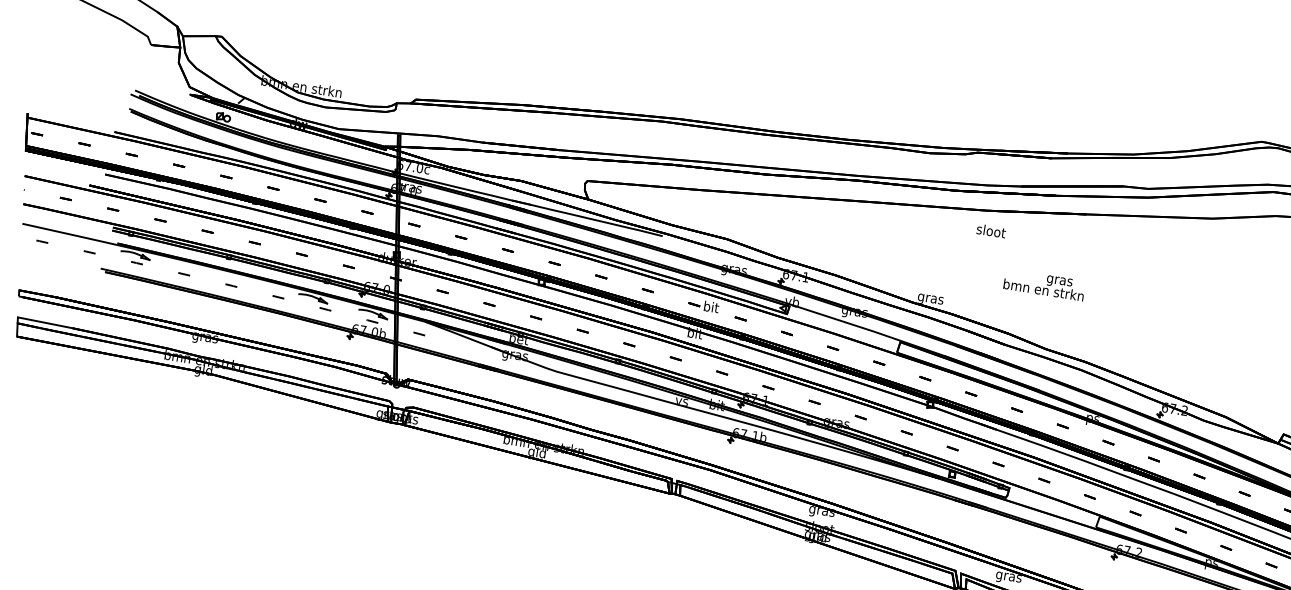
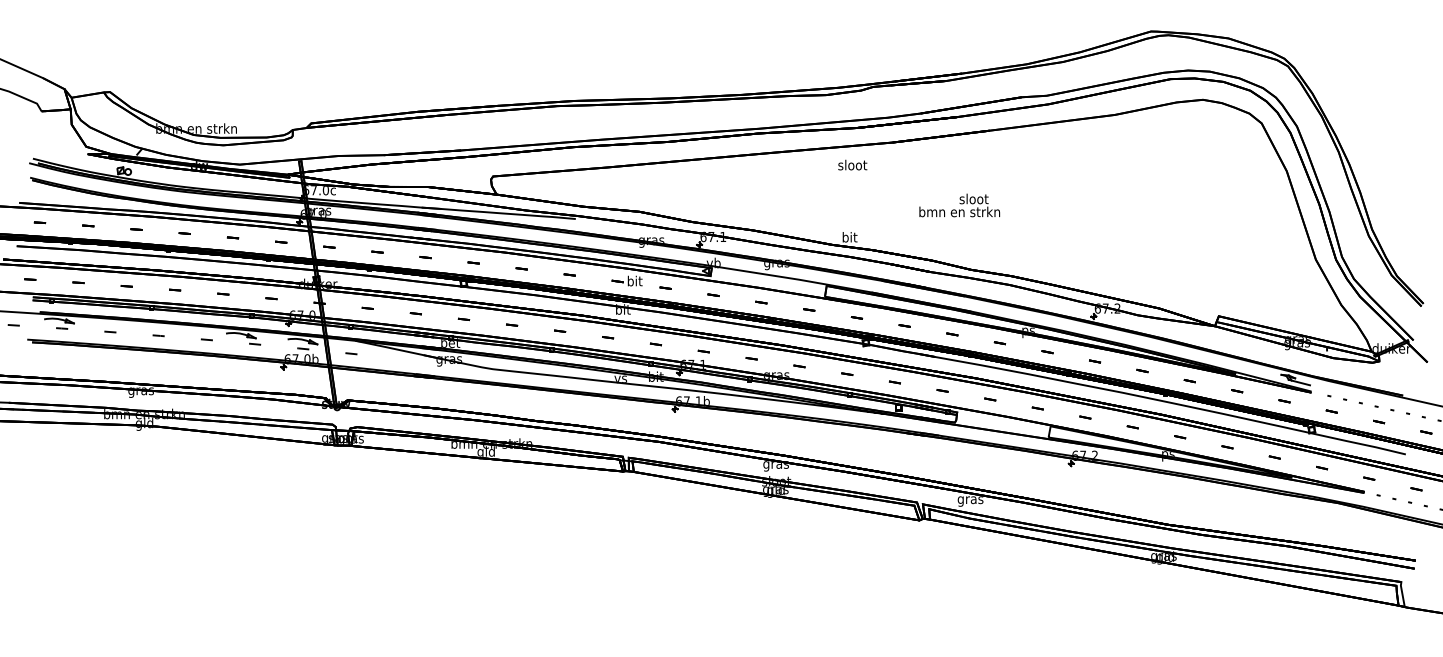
text: (991, 230) -> (852, 164), moved
text: (1059, 279) -> (973, 199), gras -> sloot
text: (930, 298) -> (849, 238), gras -> bit

